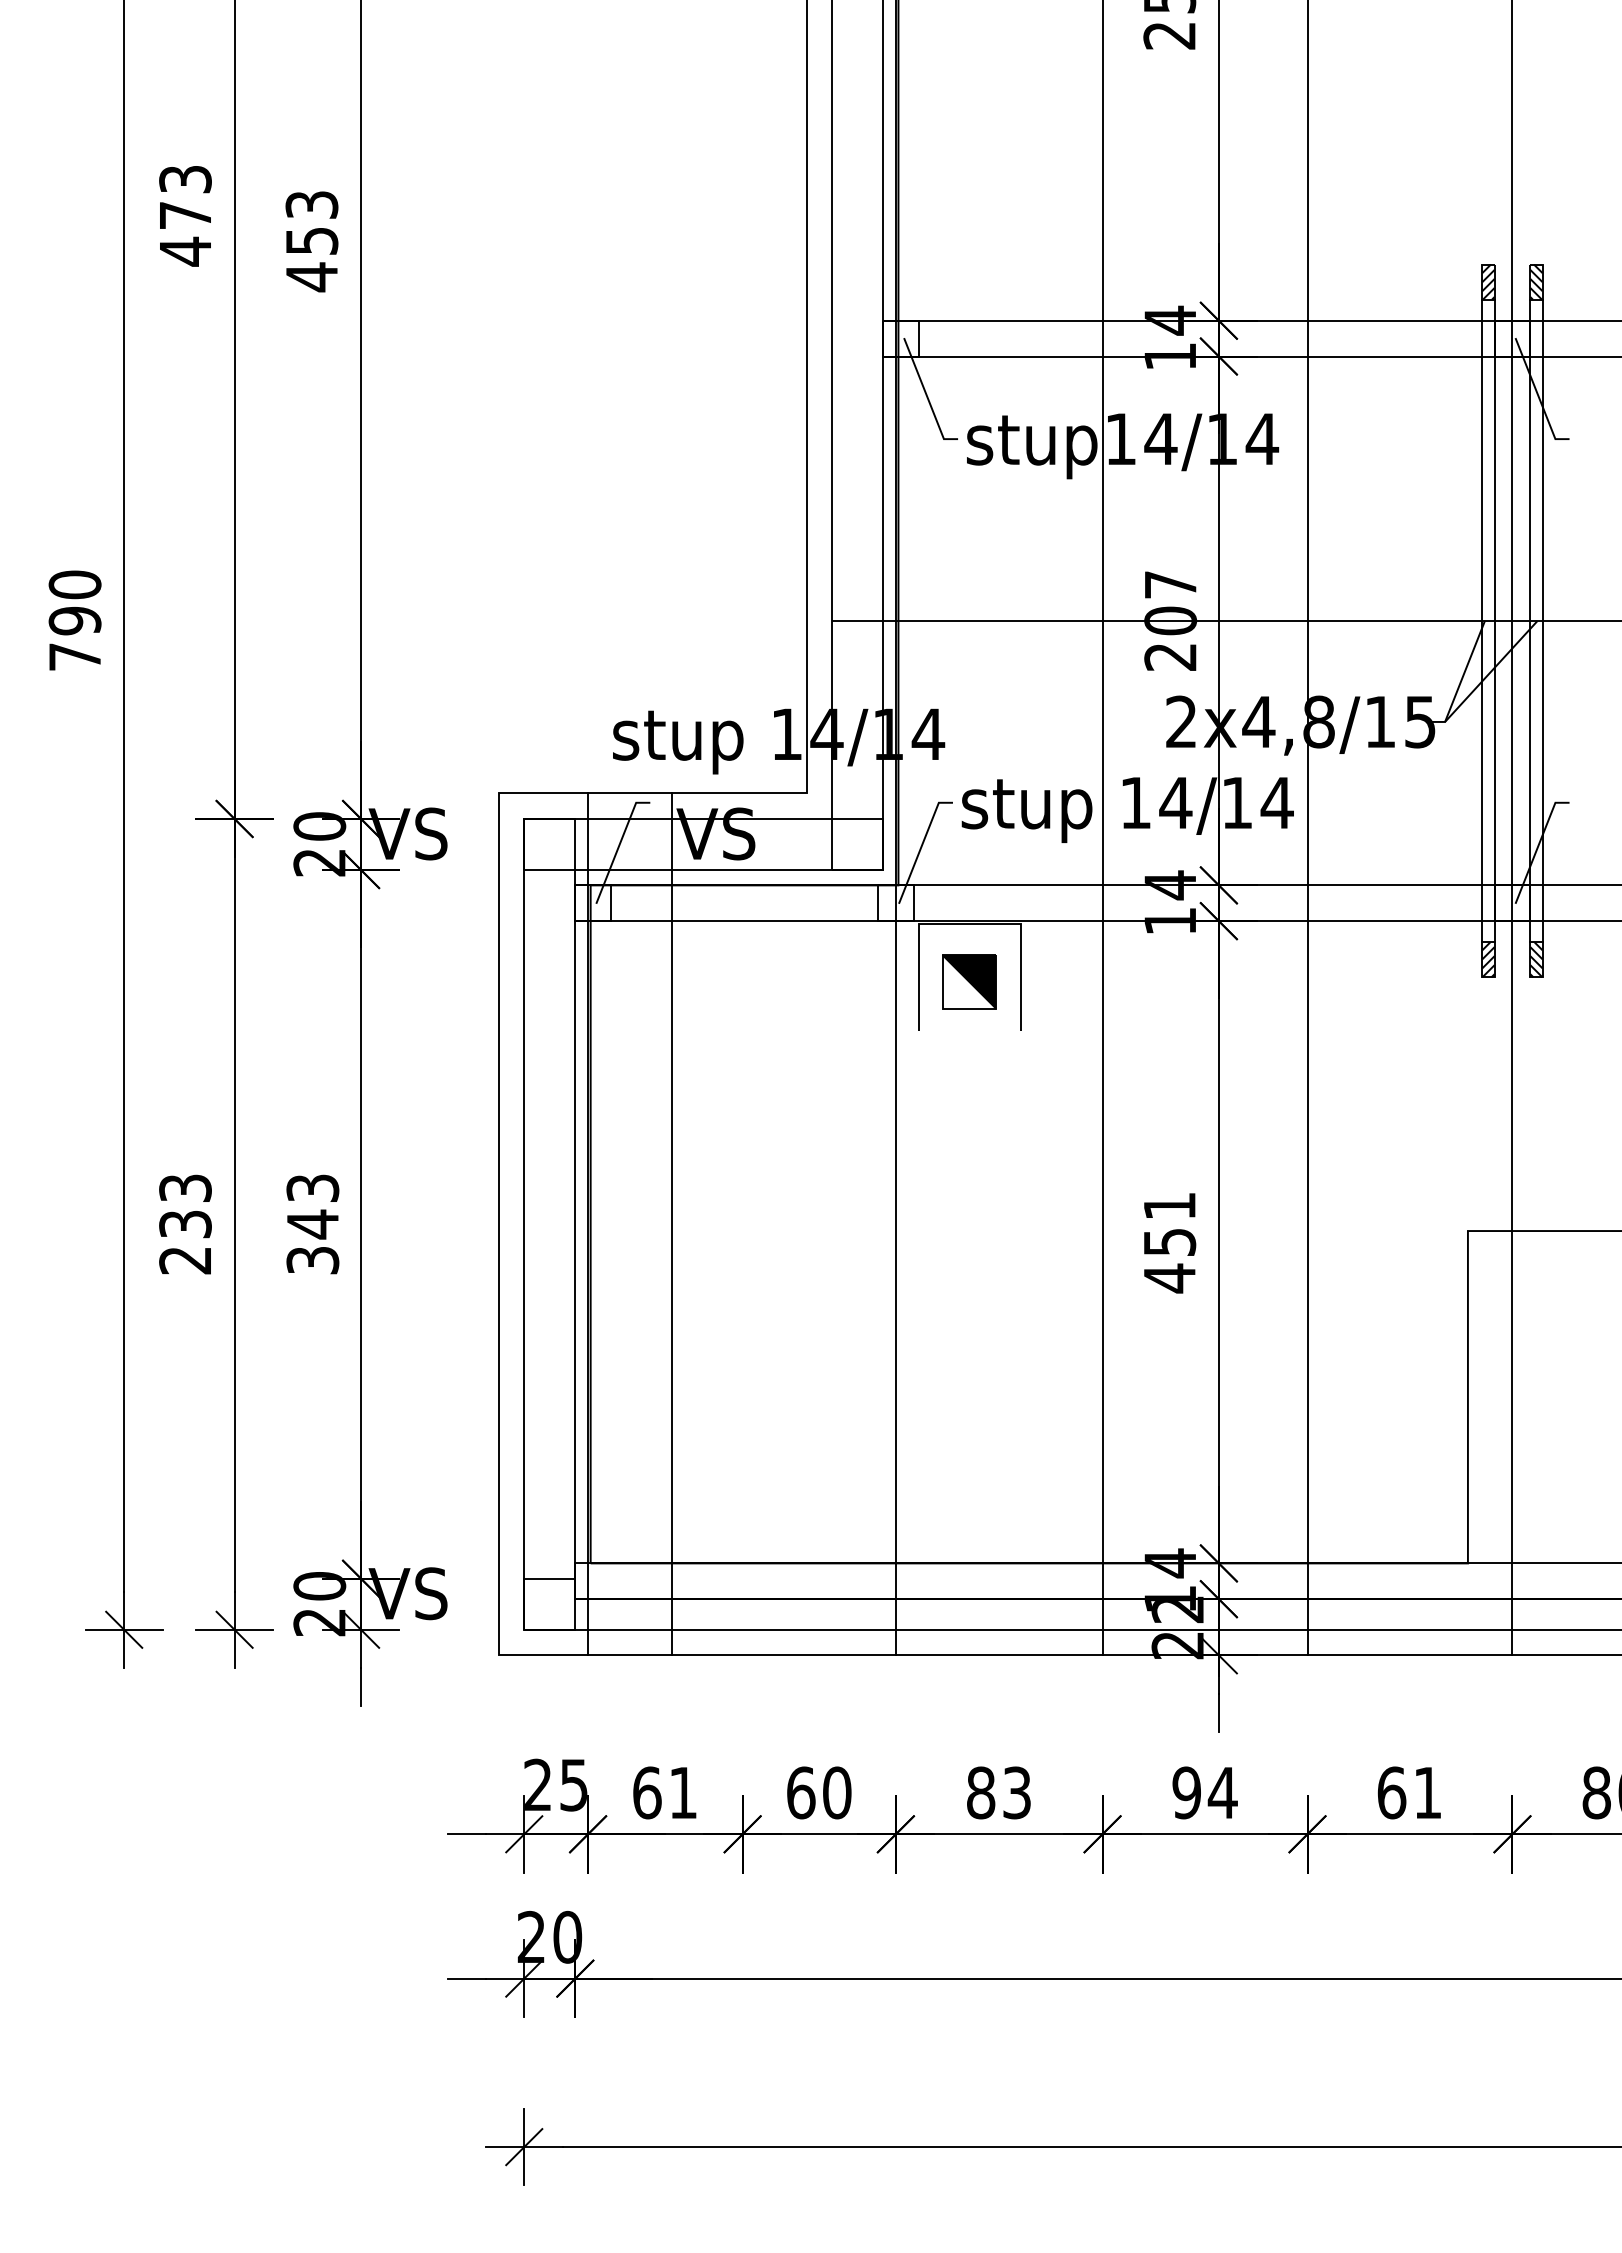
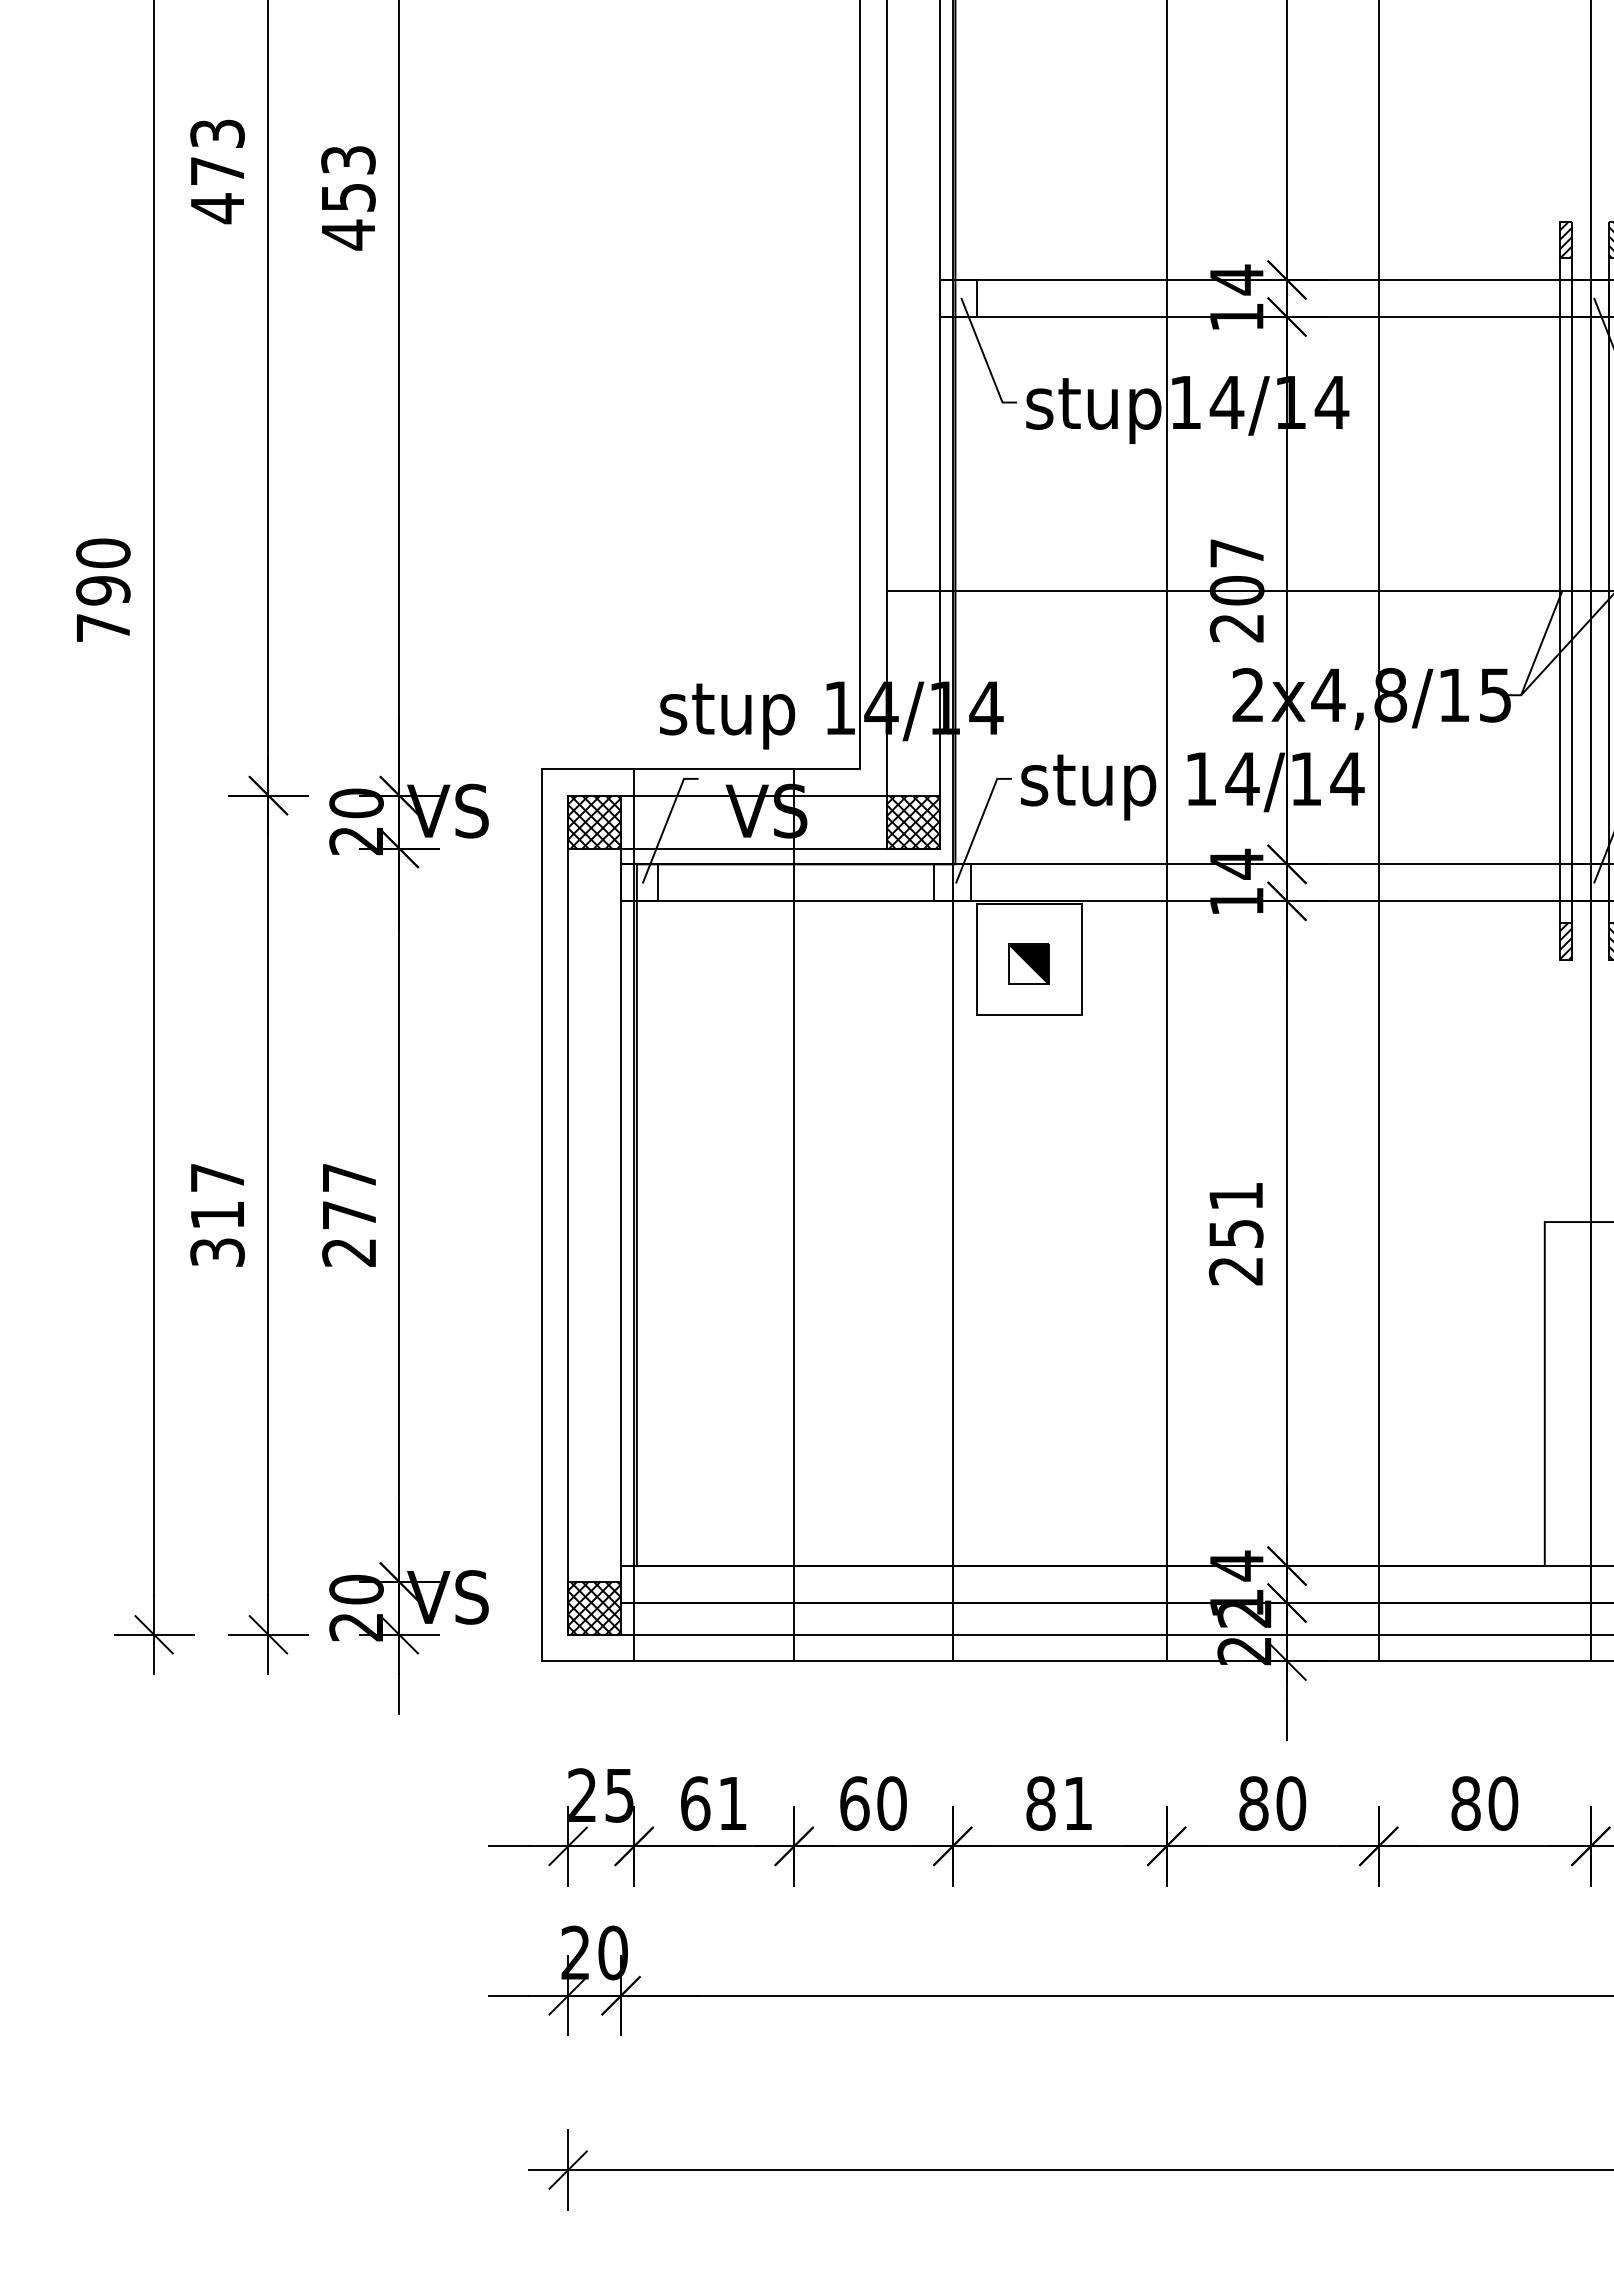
hatch: (549, 844) -> (594, 822), added
hatch: (857, 844) -> (913, 822), added
part: (969, 981) -> (1028, 963), size x0.71
line: (969, 1030) -> (1028, 1014), added
text: (185, 1224) -> (217, 1215), 233 -> 317
text: (312, 1224) -> (349, 1215), 343 -> 277
line: (671, 1224) -> (794, 1215), moved
text: (1169, 1278) -> (1235, 1271), 451 -> 251
hatch: (549, 1603) -> (594, 1607), added
text: (1016, 1792) -> (1077, 1803), 83 -> 81
text: (1204, 1792) -> (1272, 1803), 94 -> 80
text: (1409, 1792) -> (1484, 1803), 61 -> 80

